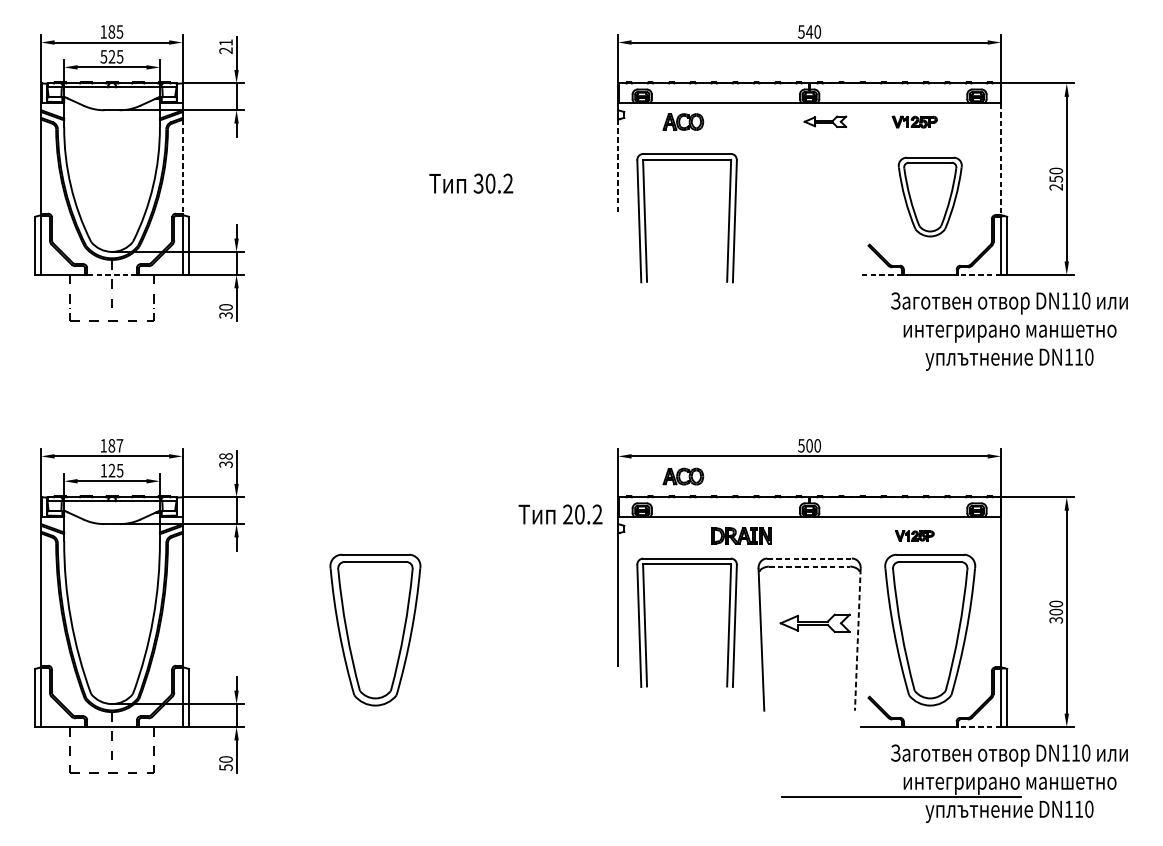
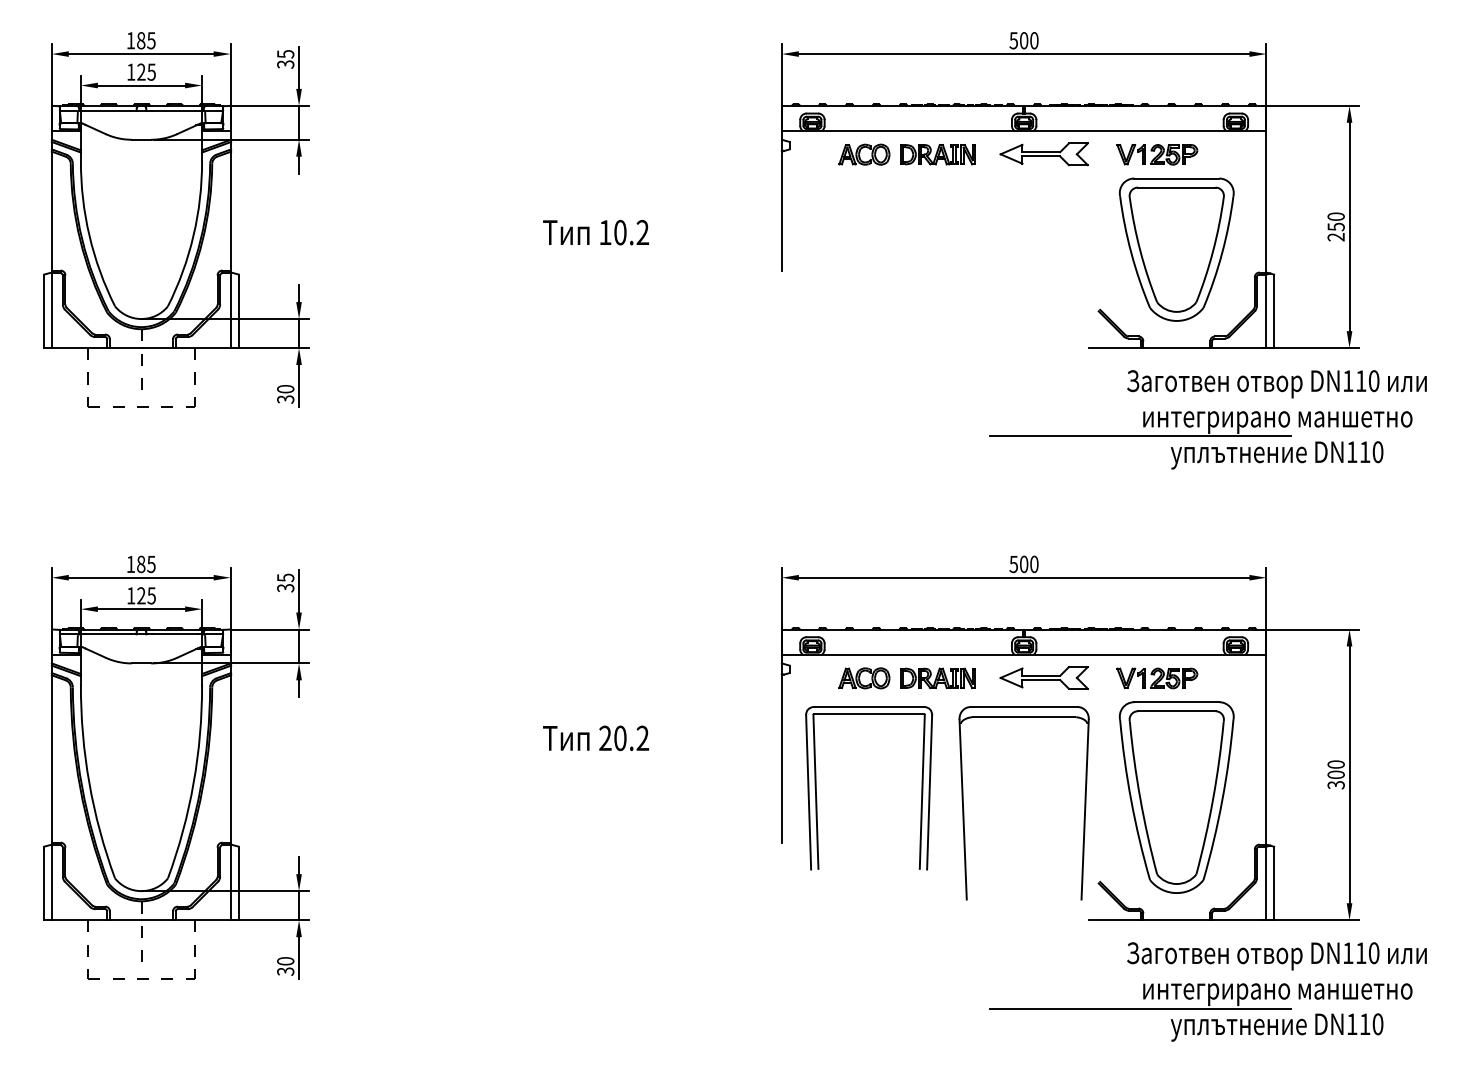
text: (809, 31) -> (1023, 40), 540 -> 500
text: (225, 46) -> (285, 59), 21 -> 35
text: (103, 56) -> (130, 71), 525 -> 125
part: (741, 121) -> (937, 154), added
part: (824, 121) -> (1043, 154), size x1.67
part: (915, 121) -> (1157, 154), size x1.43
line: (1001, 159) -> (1266, 201), dashed -> solid
line: (183, 166) -> (231, 211), dashed -> solid
line: (617, 166) -> (781, 211), dashed -> solid
text: (478, 183) -> (605, 232), 30.2 -> 10.2
part: (930, 196) -> (1176, 249), size x1.43
part: (728, 218) -> (921, 276), removed
line: (112, 275) -> (141, 348), dashed -> solid
line: (881, 275) -> (1114, 348), dashed -> solid
line: (979, 275) -> (1238, 348), dashed -> solid
line: (901, 344) -> (1140, 436), added
text: (119, 445) -> (151, 564), 187 -> 185
text: (225, 456) -> (285, 577), 38 -> 35
part: (683, 476) -> (864, 678), moved
text: (560, 514) -> (595, 738), moved
part: (915, 536) -> (1157, 678), size x1.67
line: (809, 558) -> (1024, 707), dashed -> solid
line: (809, 566) -> (1024, 717), dashed -> solid
part: (814, 622) -> (1043, 677), moved
part: (375, 630) -> (474, 797), removed
line: (858, 639) -> (1085, 809), dashed -> solid
line: (979, 727) -> (1238, 920), dashed -> solid
text: (225, 767) -> (285, 971), 50 -> 30

